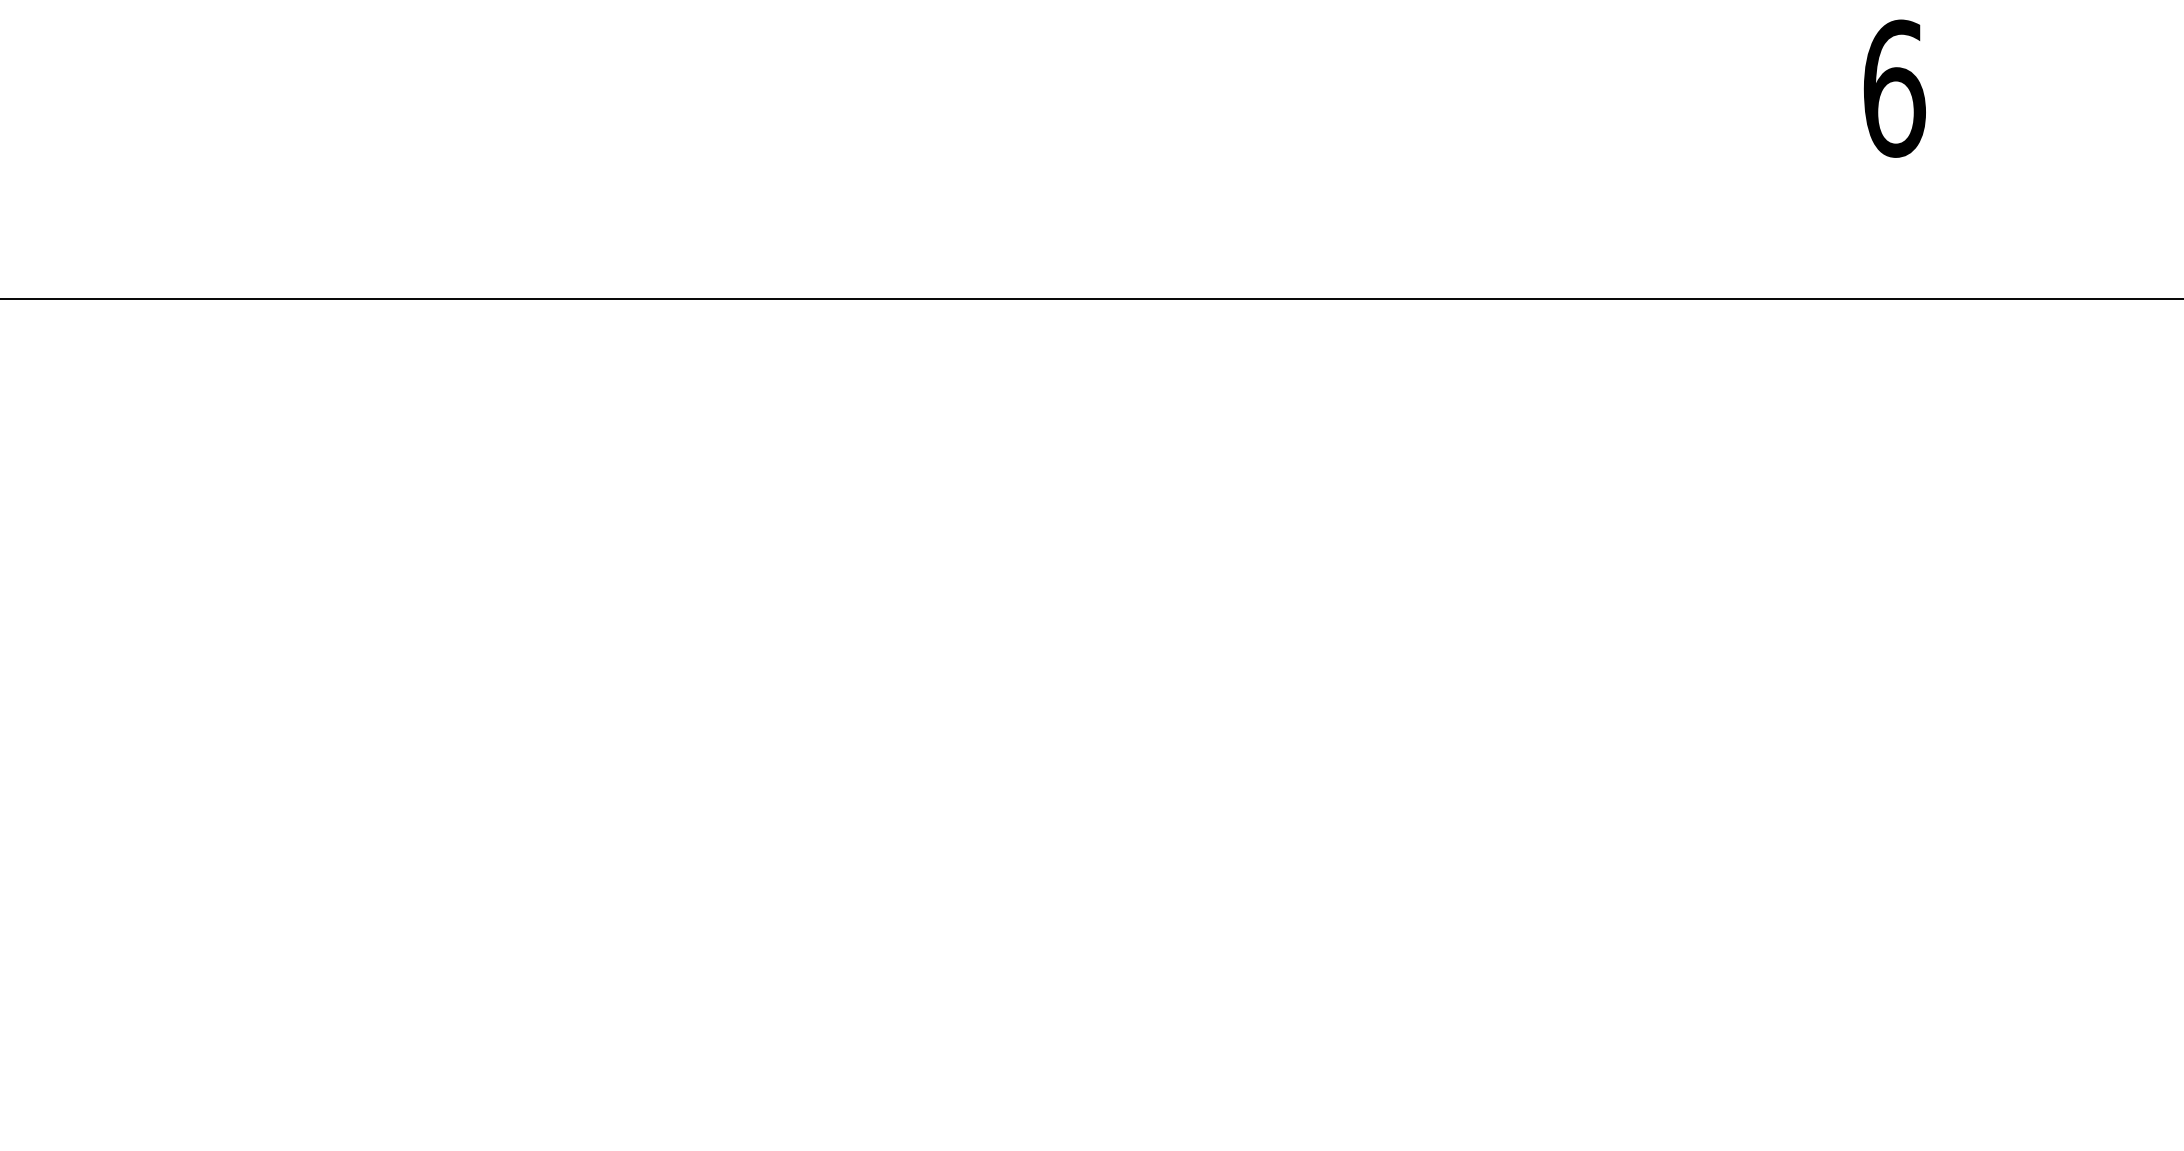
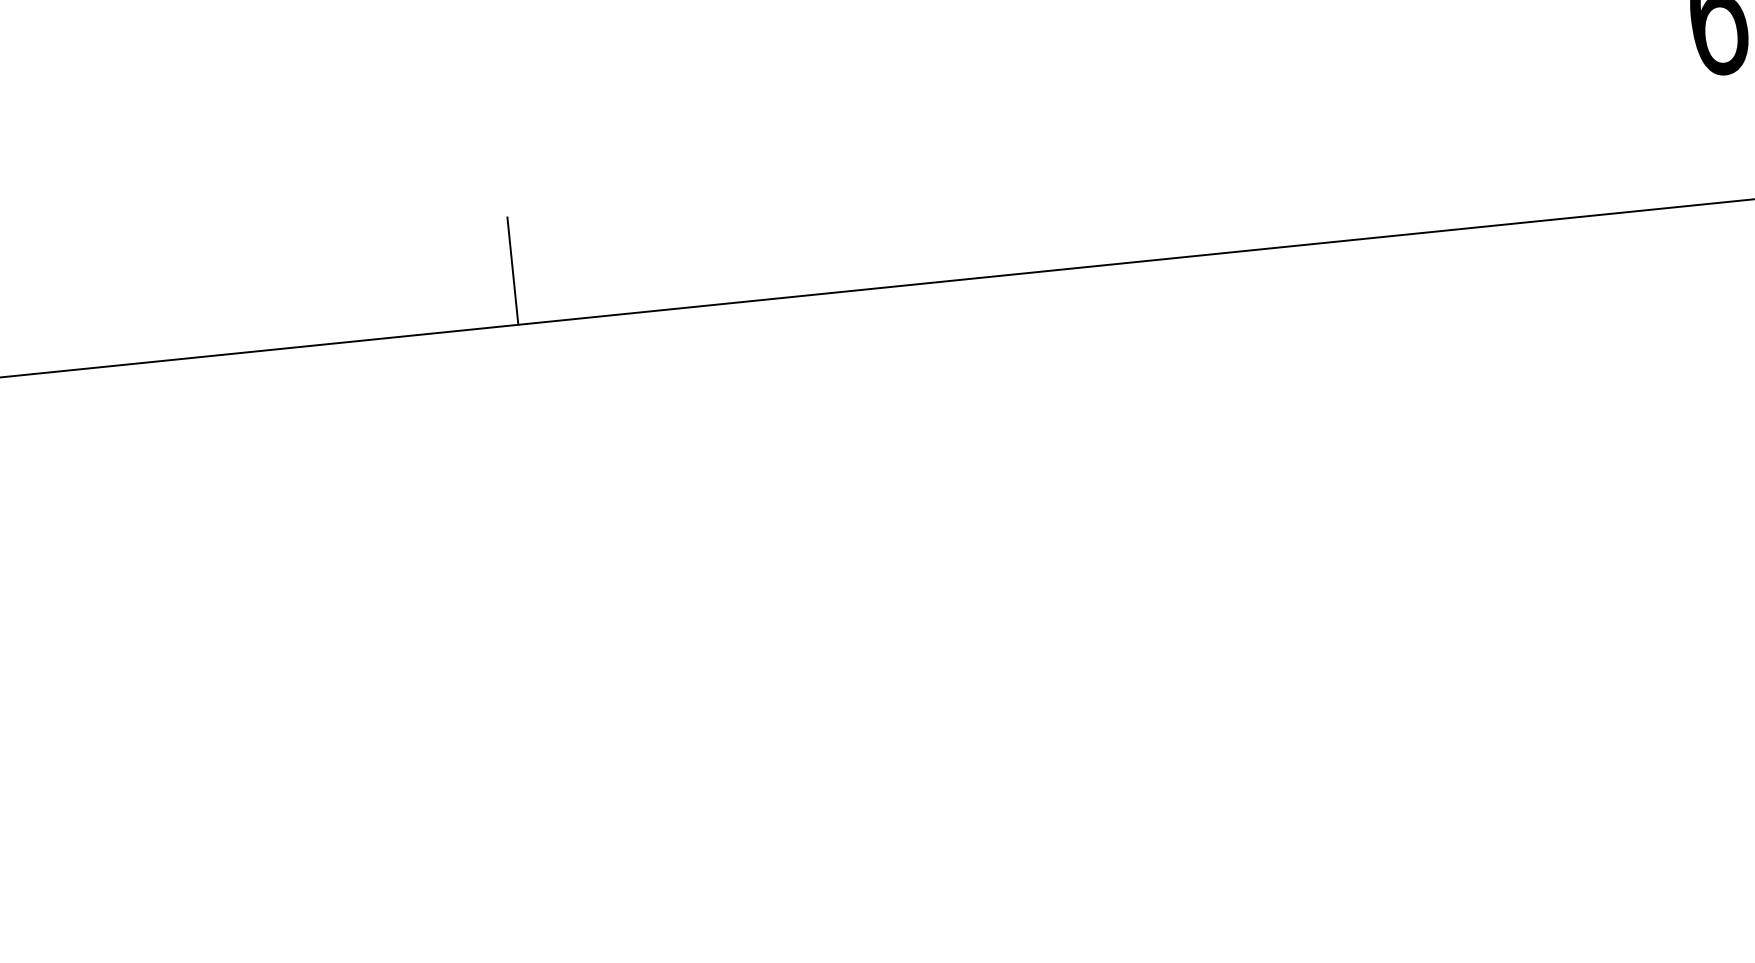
line: (523, 238) -> (512, 270), added

